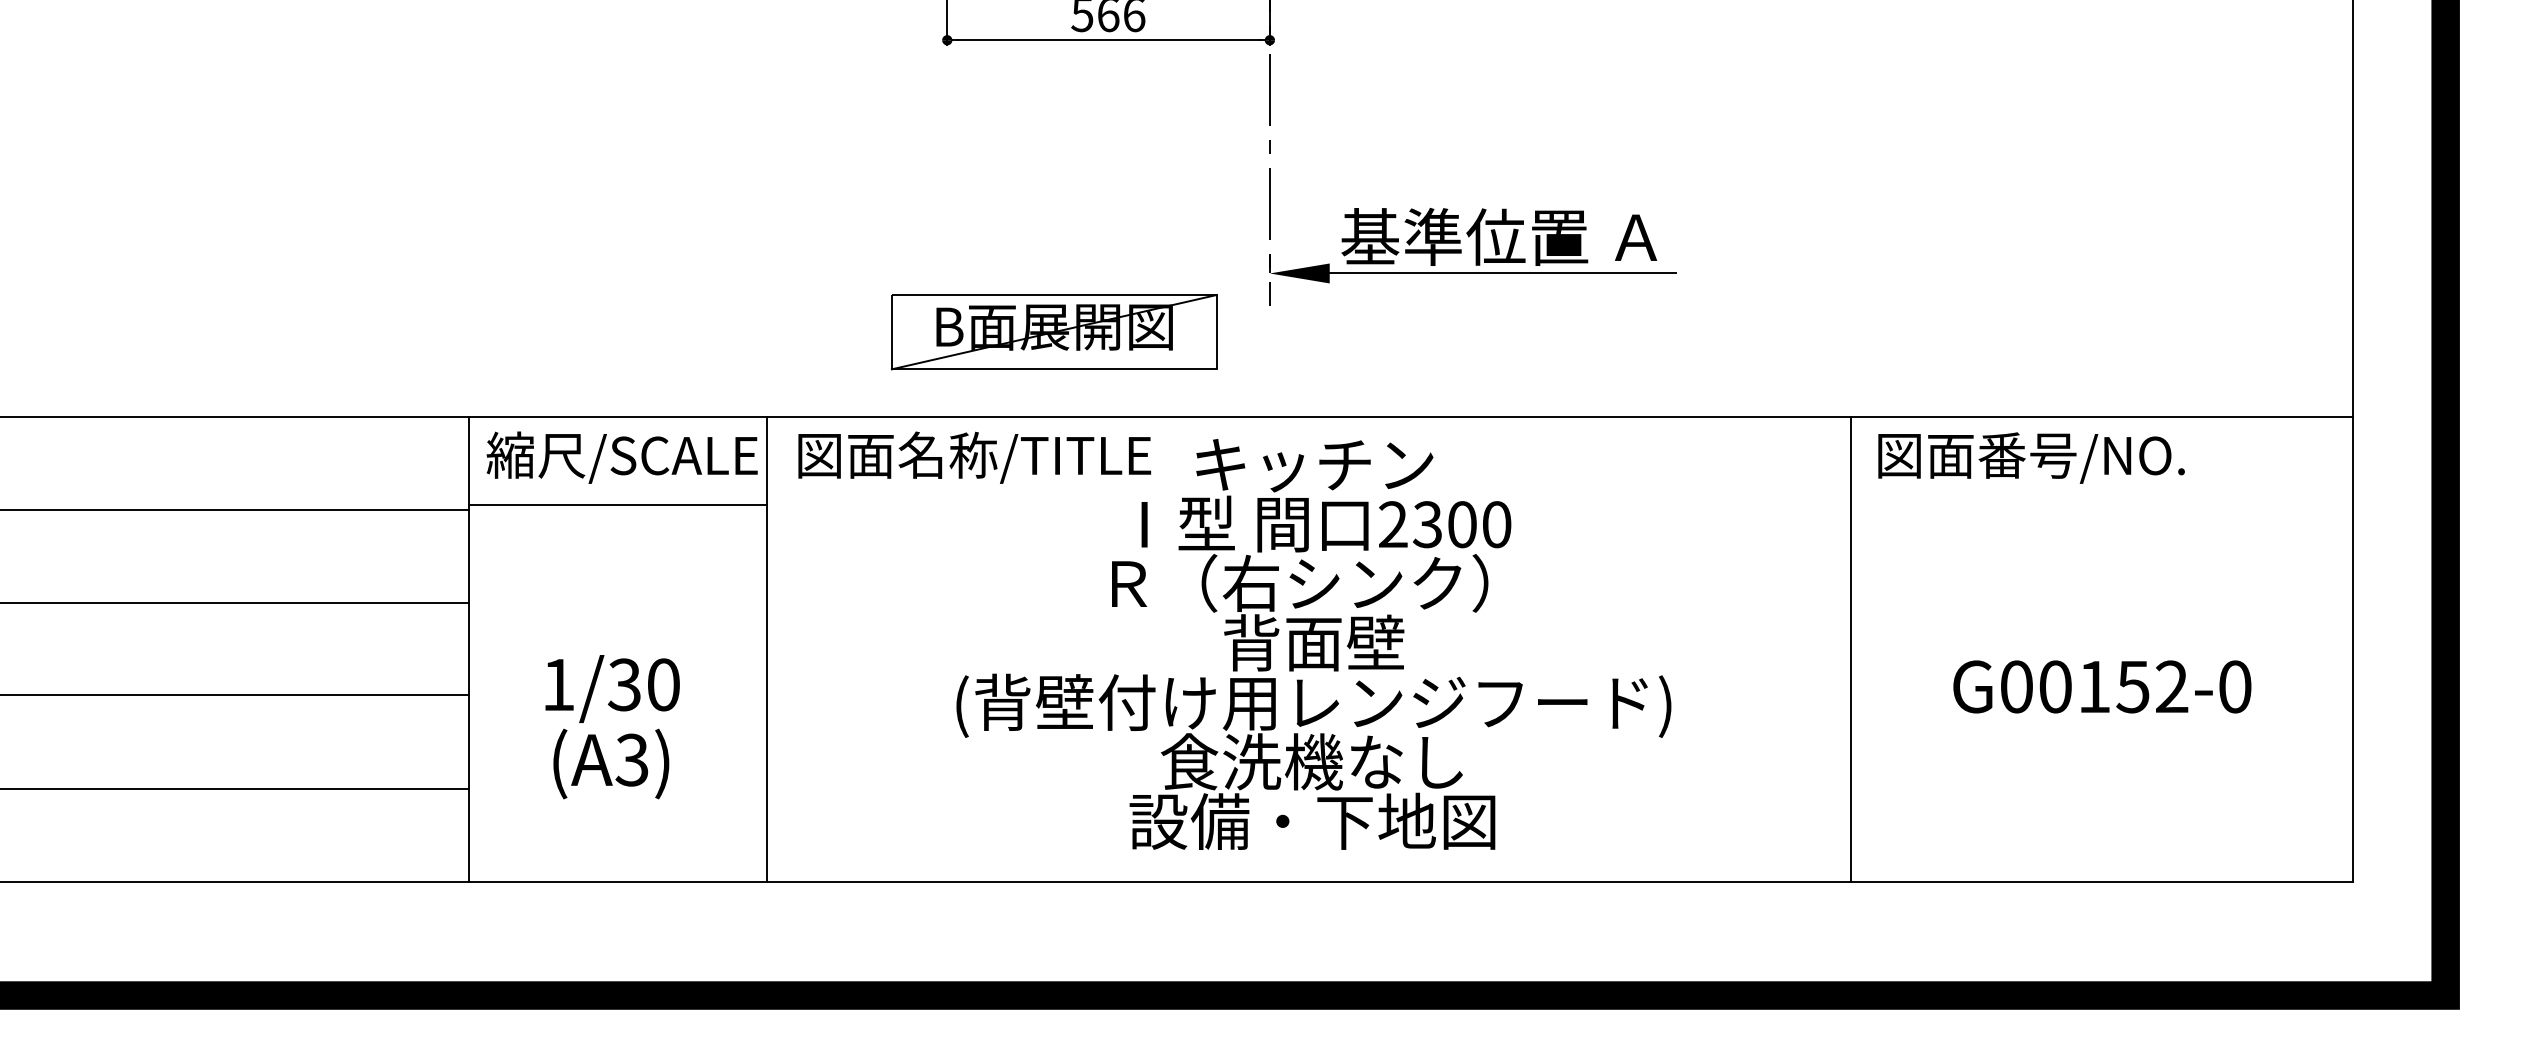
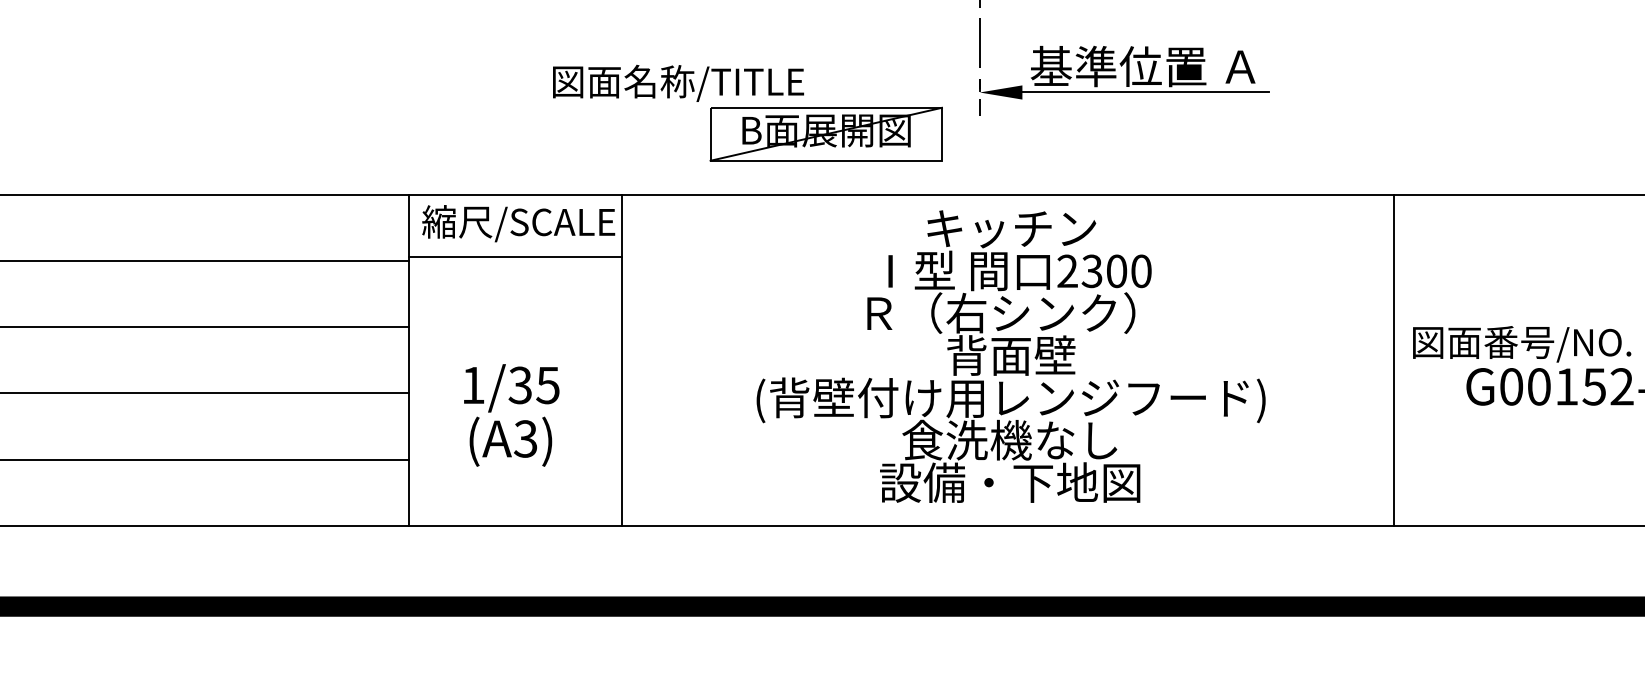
text: (974, 457) -> (678, 83), moved
text: (2031, 457) -> (1522, 343), moved
text: (662, 684) -> (547, 385), 1/30 -> 1/35

